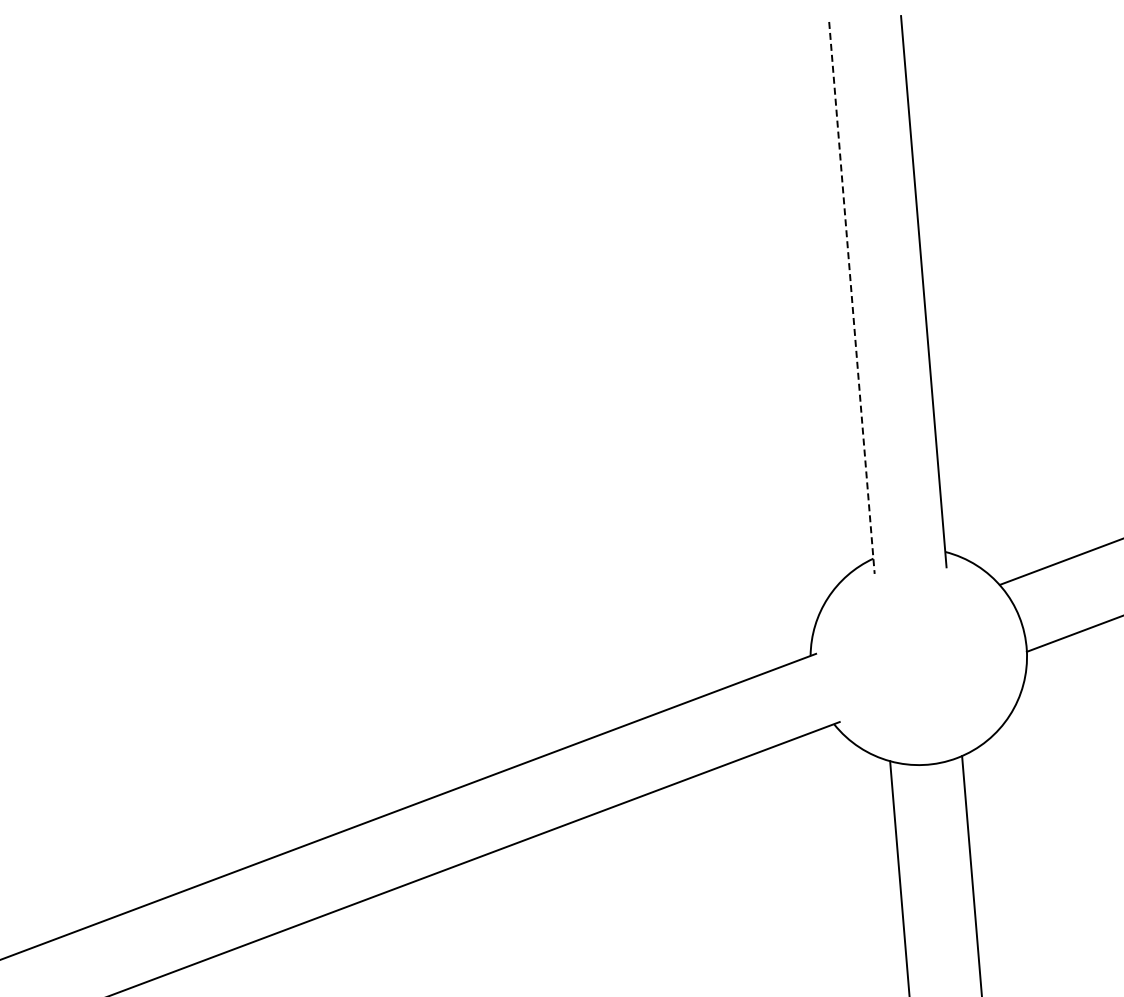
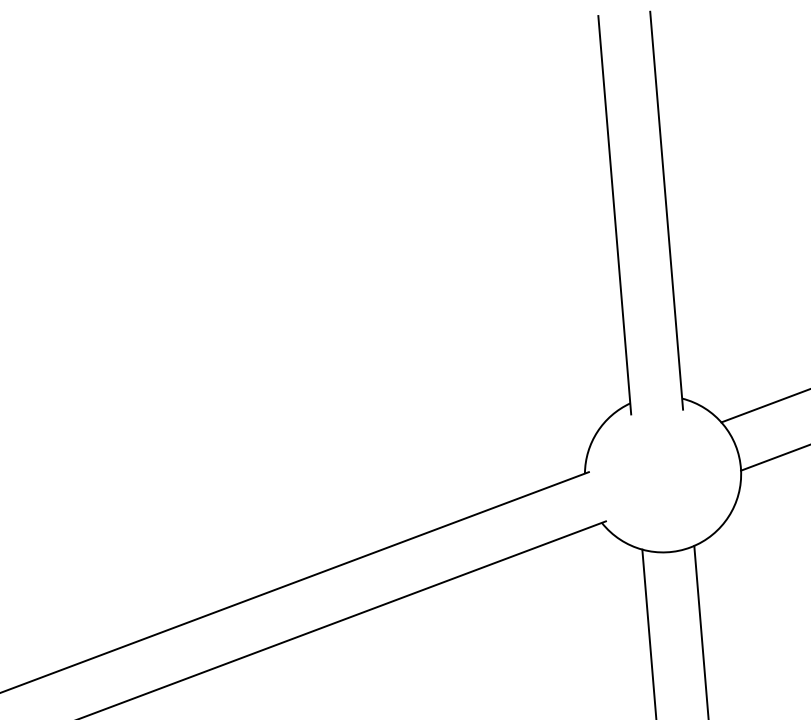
line: (851, 297) -> (614, 214), dashed -> solid

